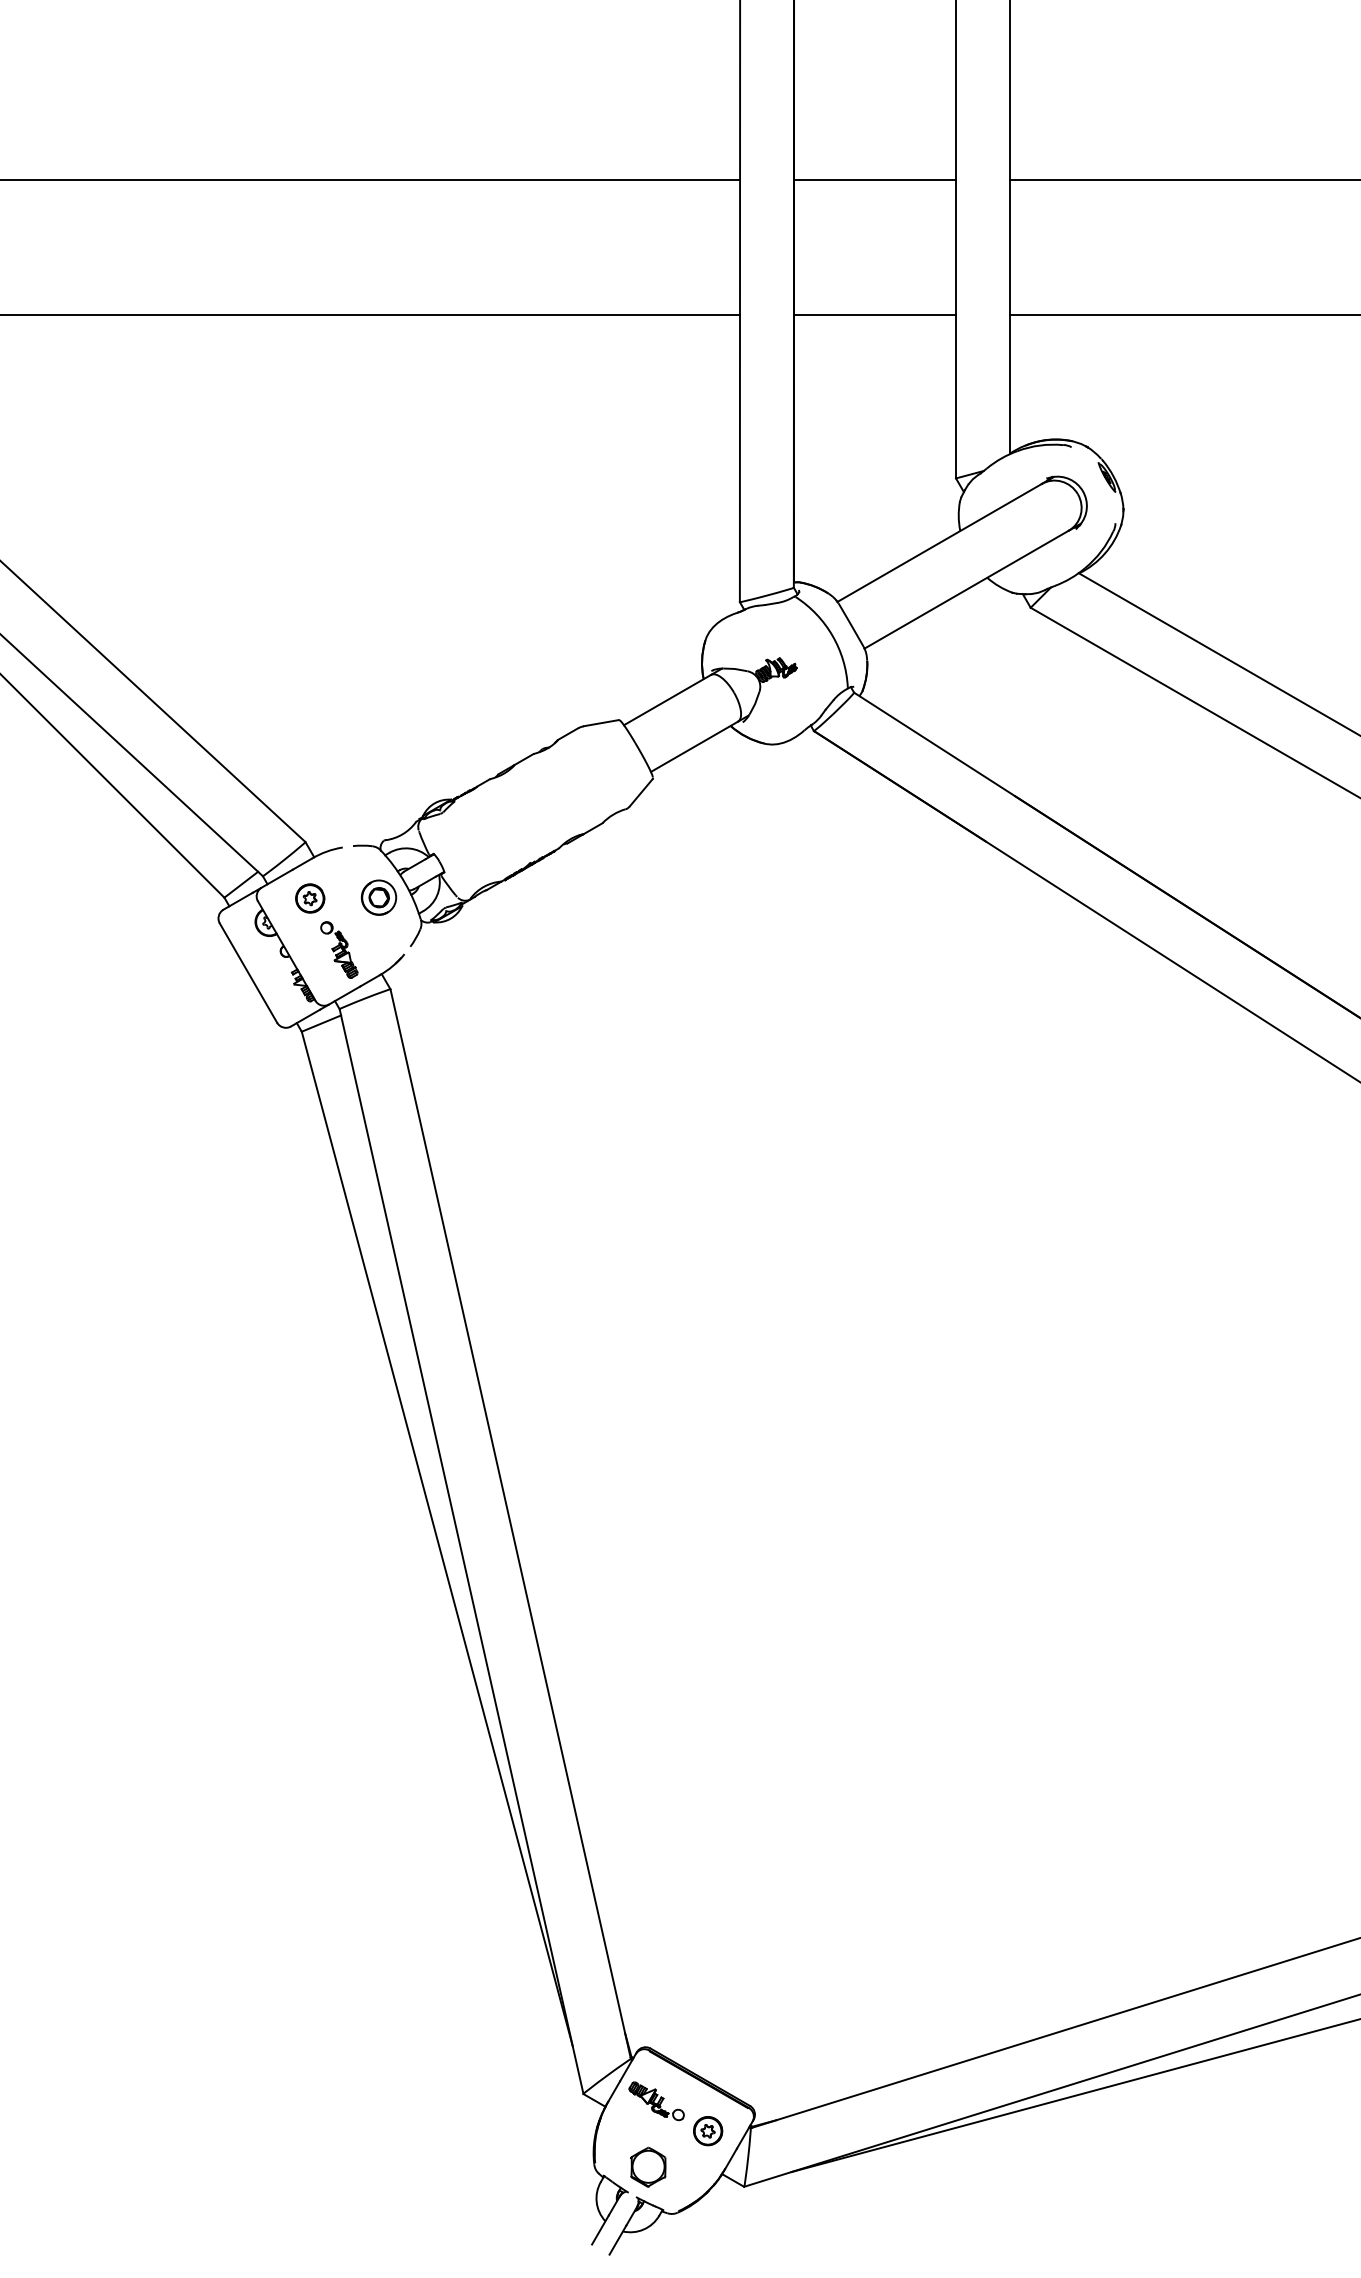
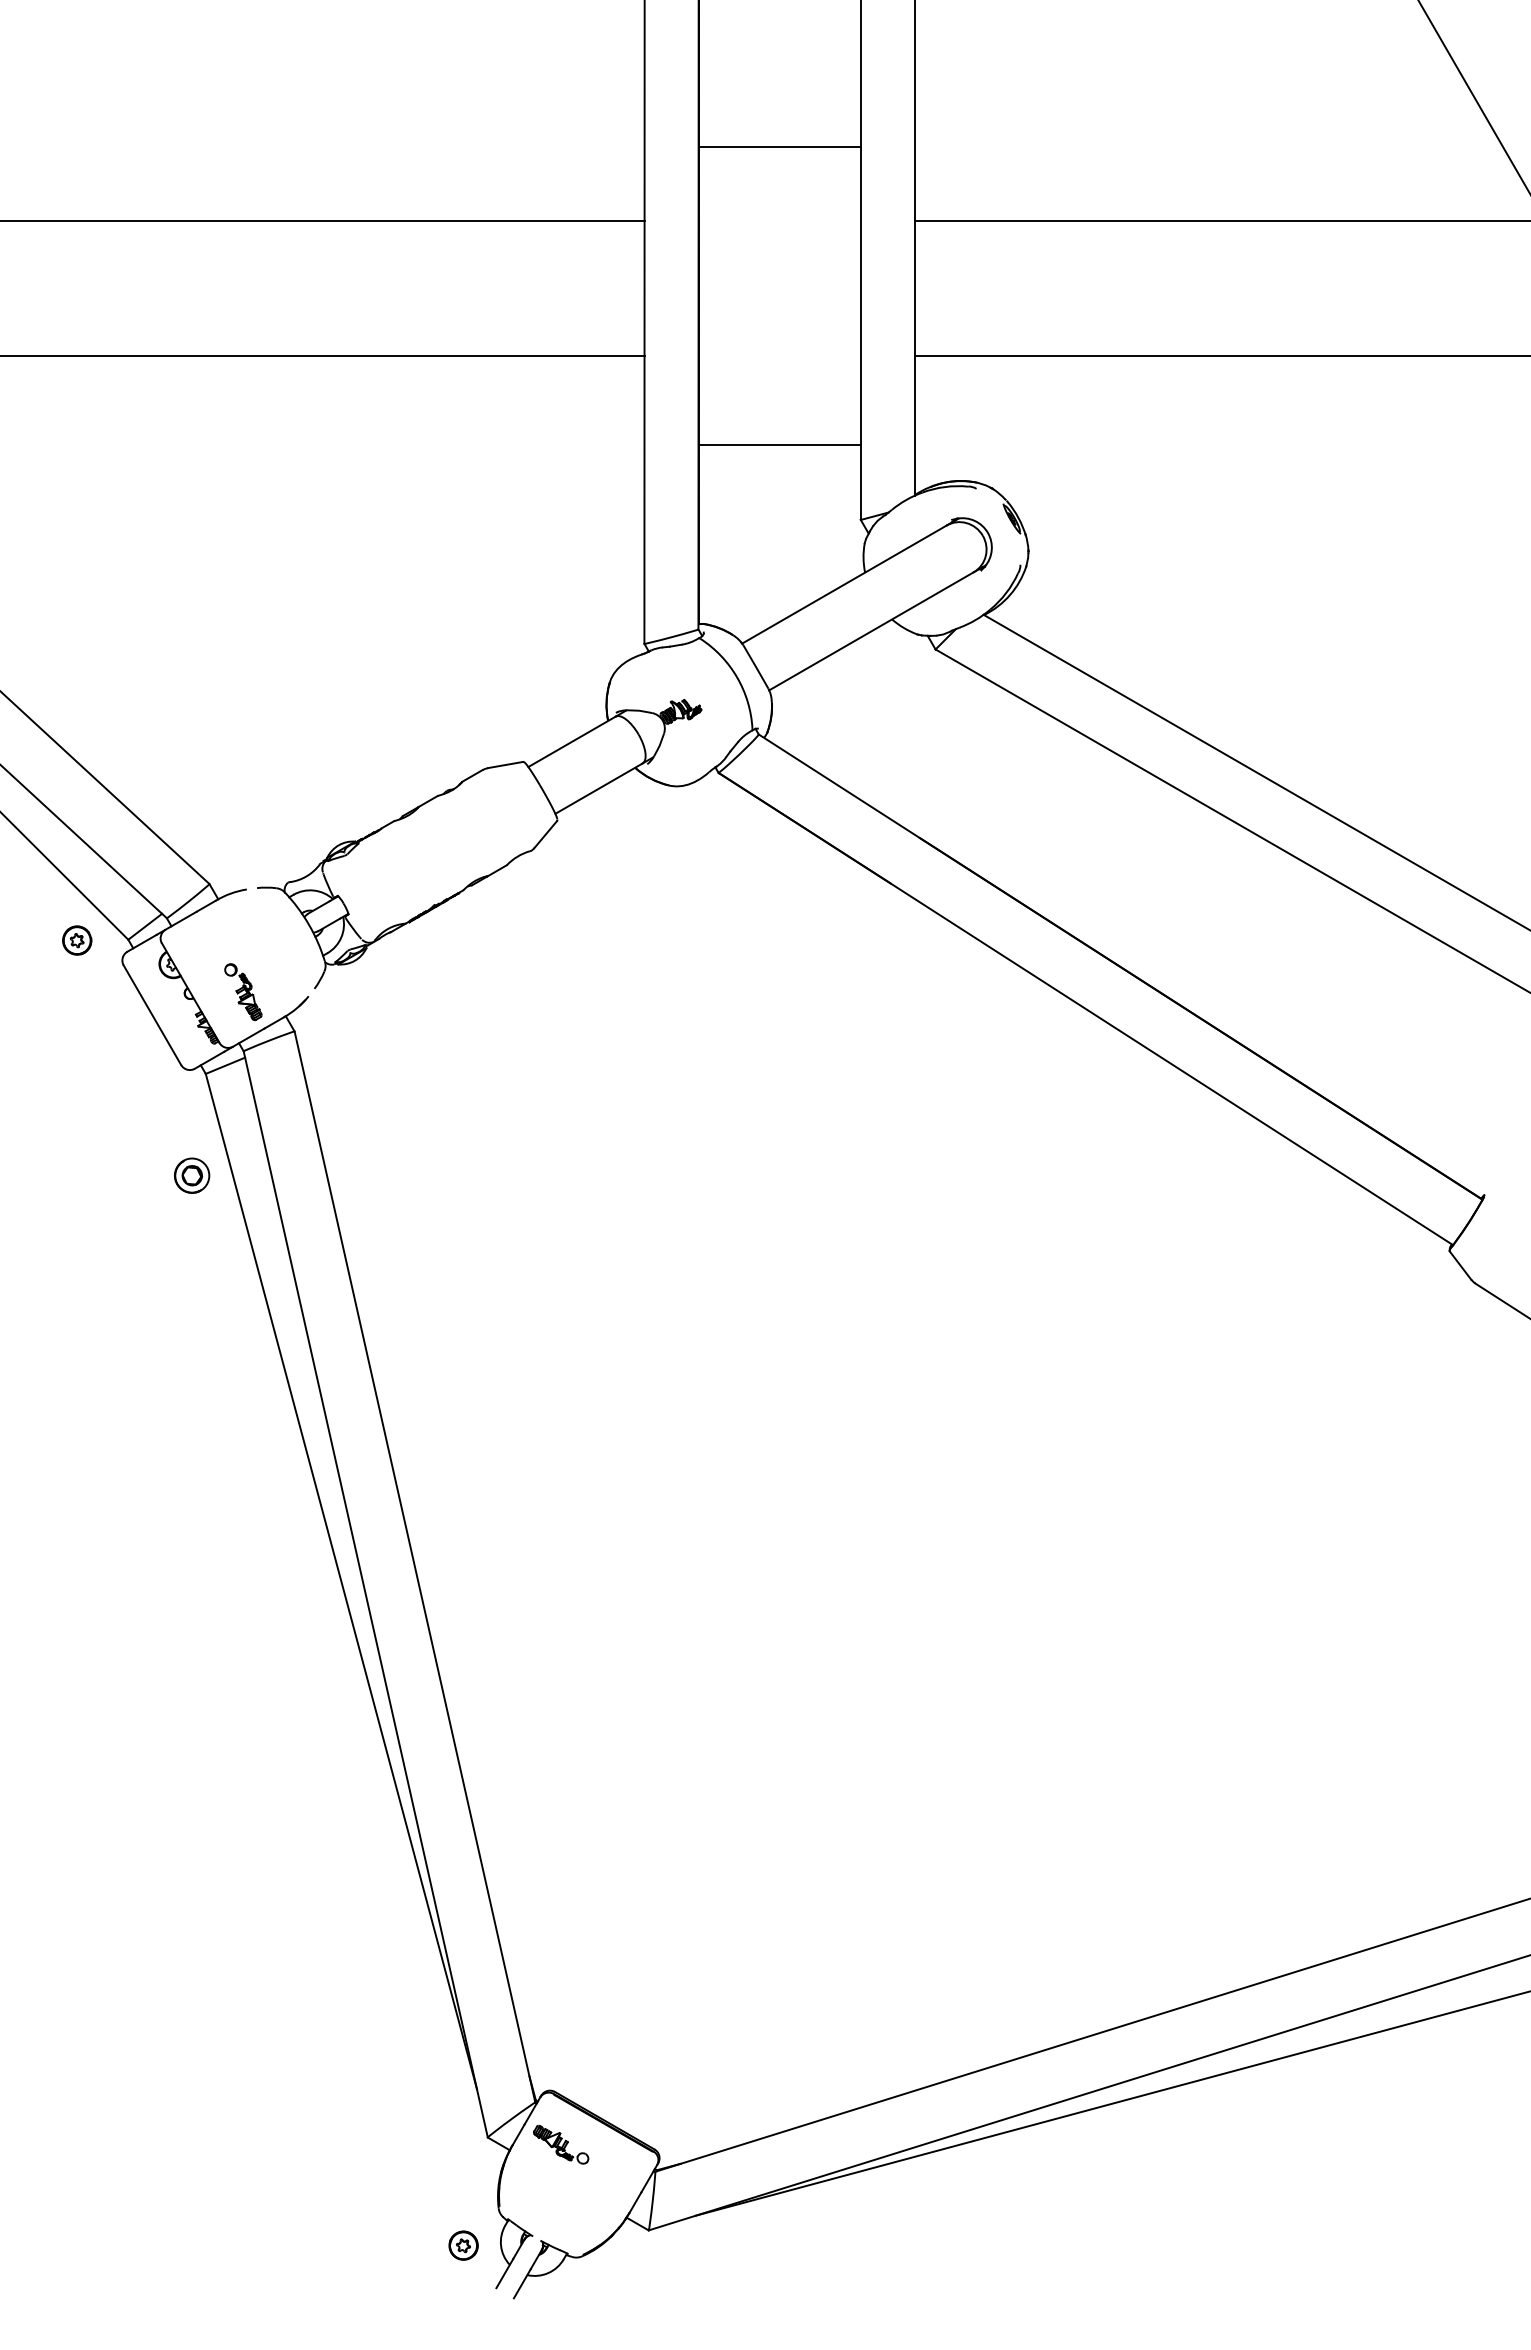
line: (874, 179) -> (779, 146), moved
line: (874, 314) -> (779, 444), moved
part: (379, 897) -> (192, 1175), moved
part: (310, 898) -> (77, 940), moved
part: (708, 2130) -> (463, 2245), moved
part: (648, 2166) -> (552, 2210), removed

